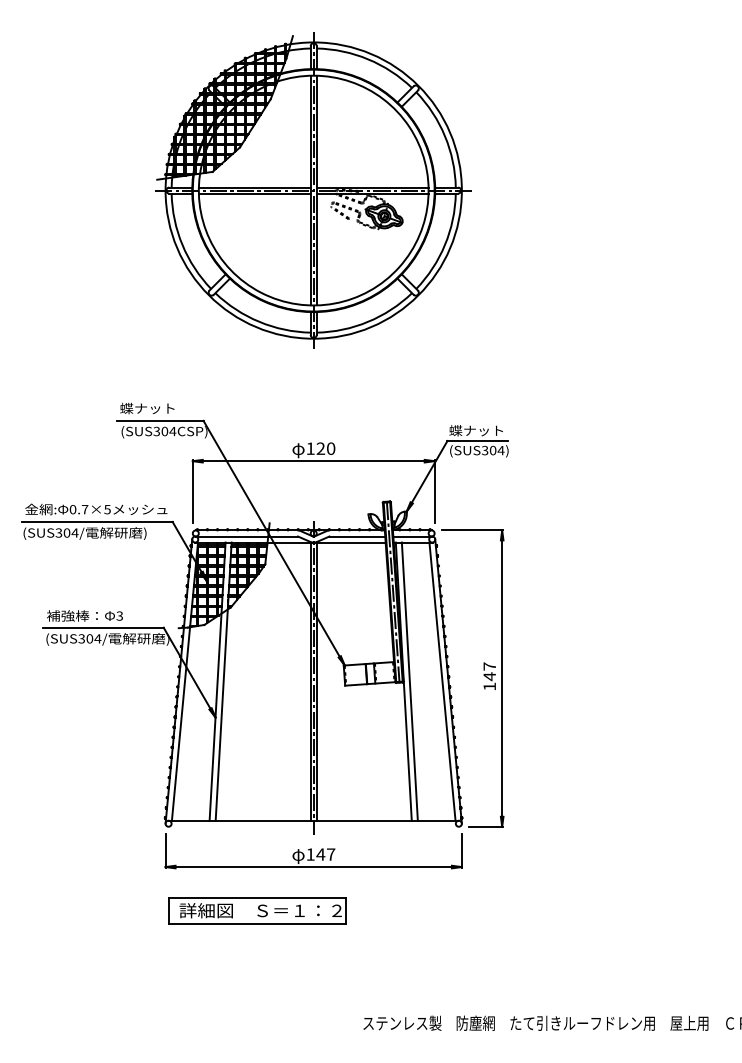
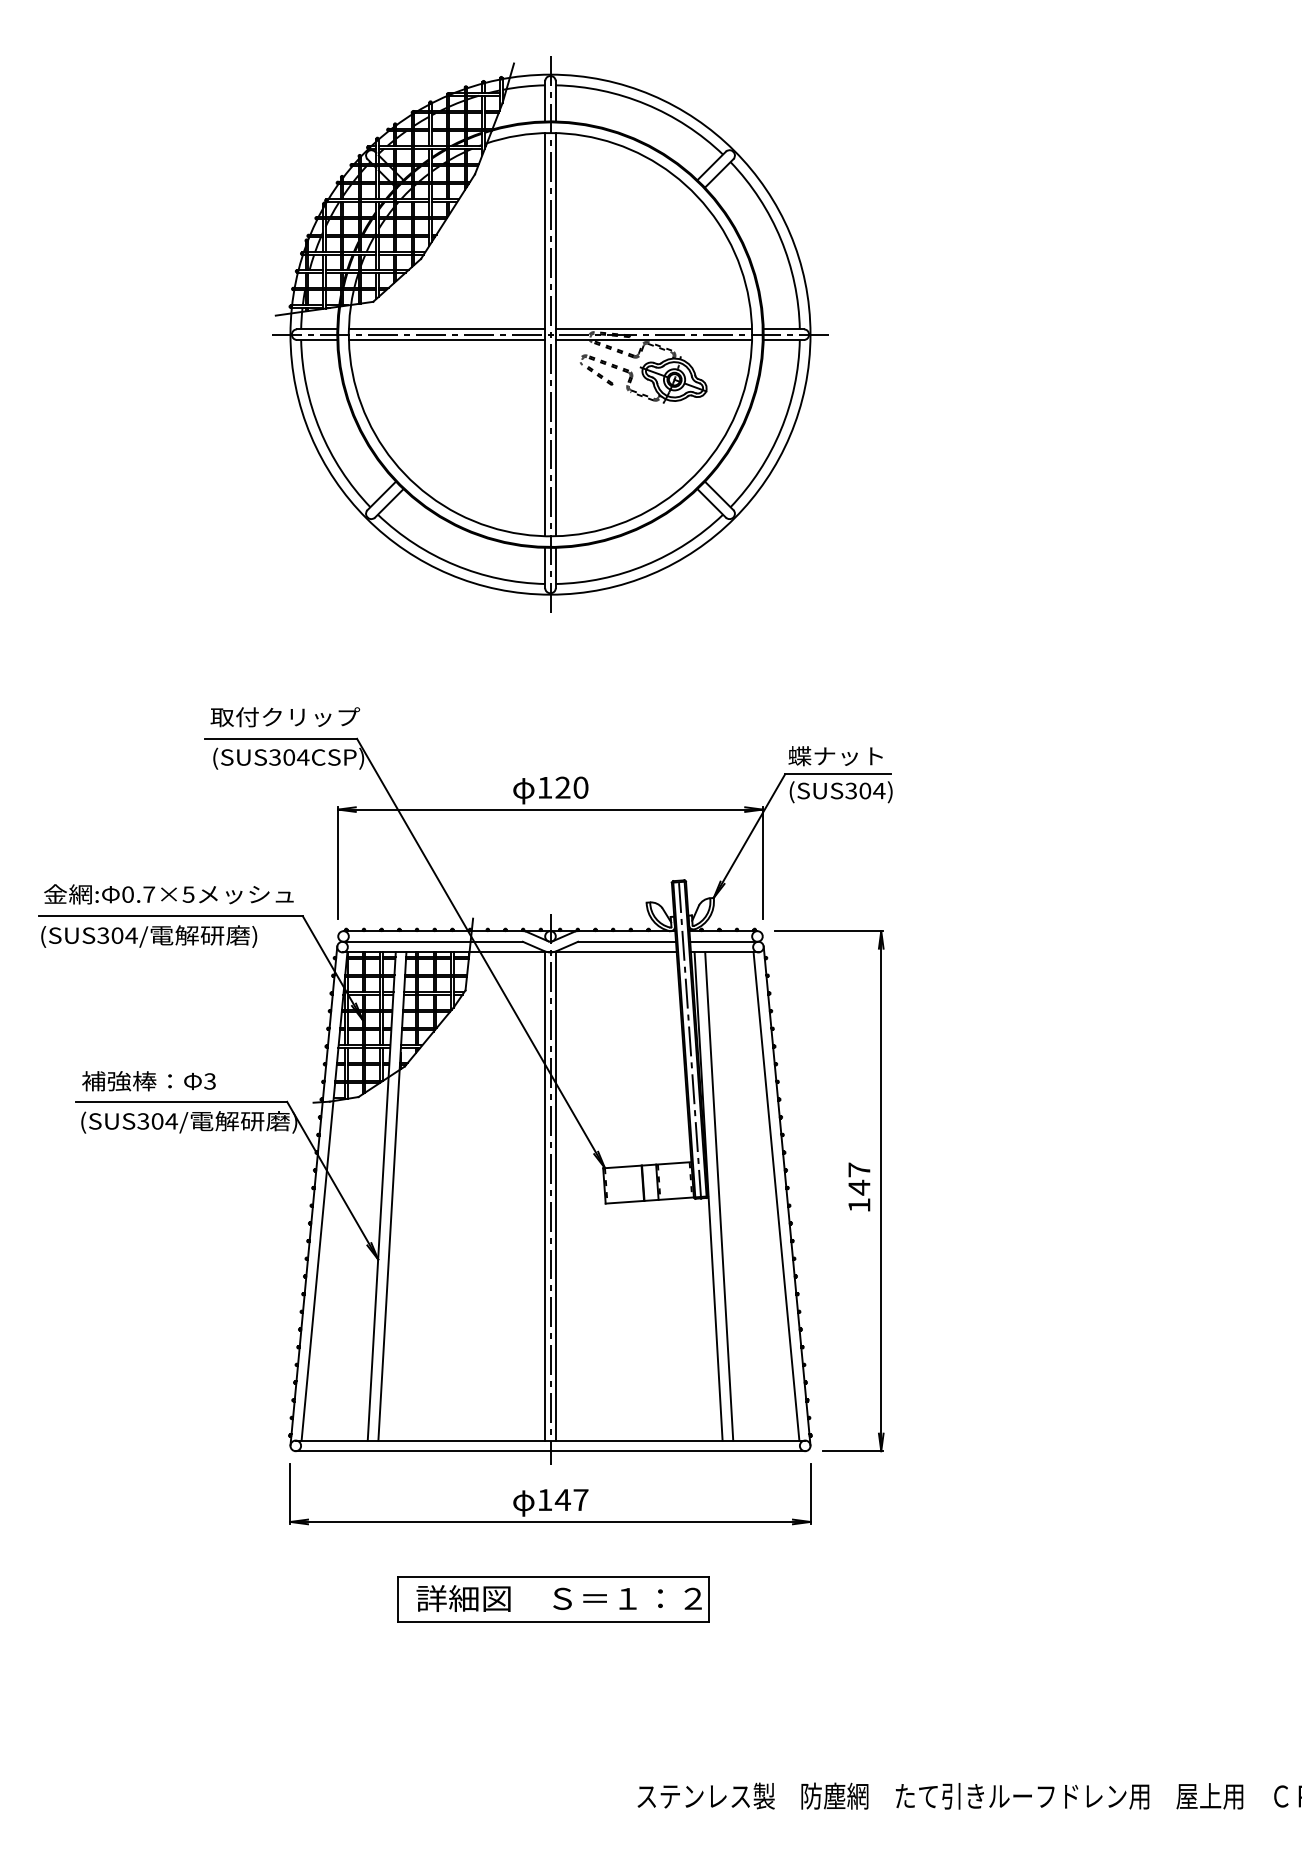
text: (162, 408) -> (285, 717), 蝶ナット -> 取付クリップ
line: (313, 826) -> (550, 1450), added
part: (257, 910) -> (553, 1598), moved

